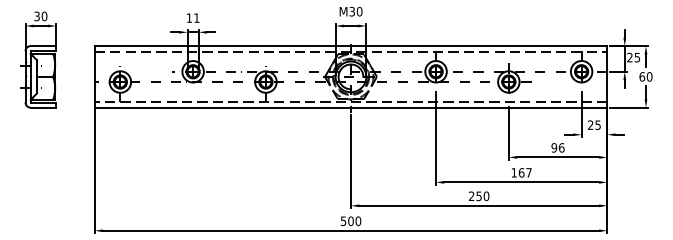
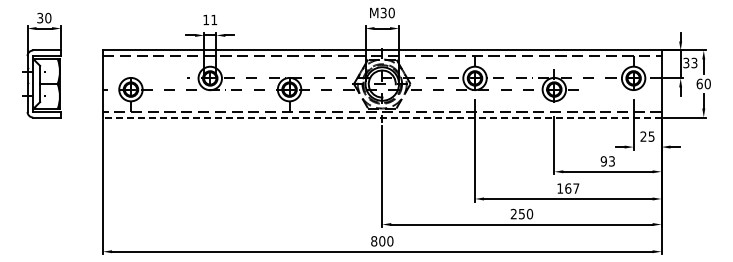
text: (633, 57) -> (690, 62), 25 -> 33
line: (350, 107) -> (381, 117), solid -> dashed
text: (561, 147) -> (611, 161), 96 -> 93
text: (343, 221) -> (374, 241), 500 -> 800

